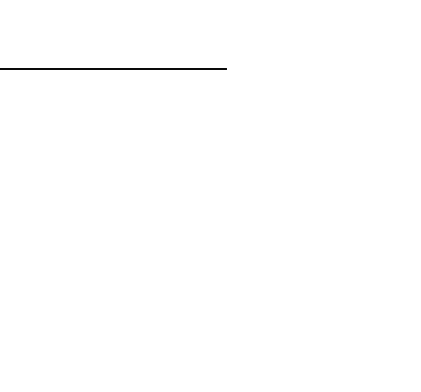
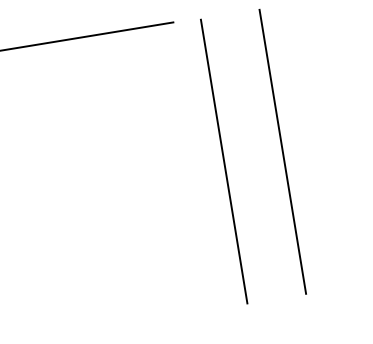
line: (255, 221) -> (224, 160), added
line: (318, 221) -> (283, 151), added

